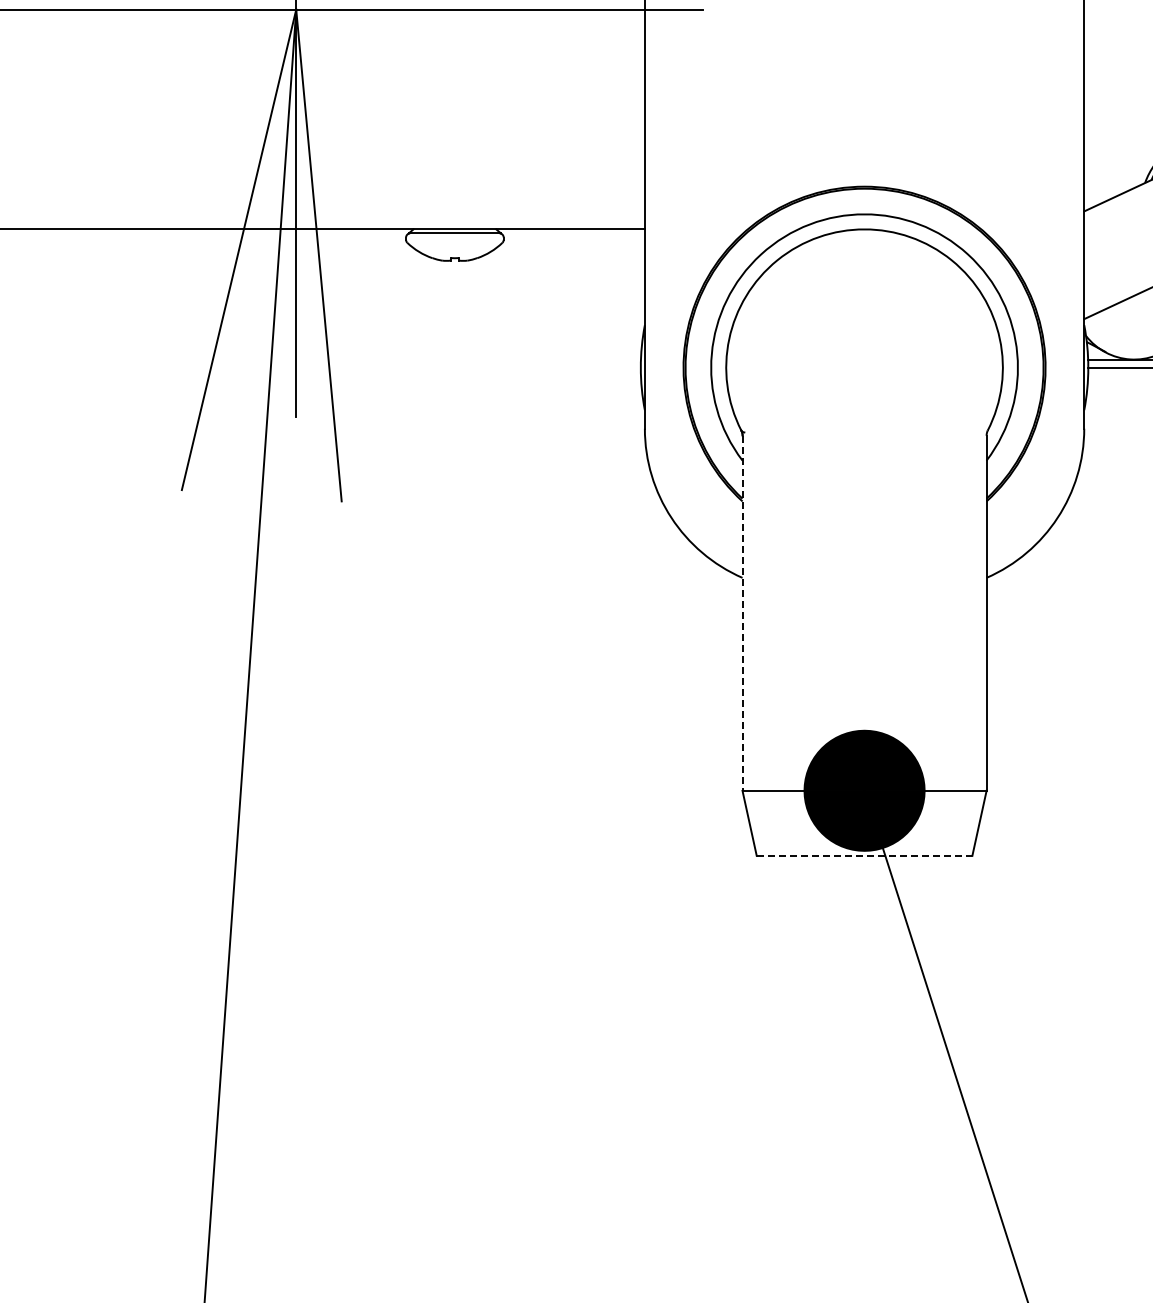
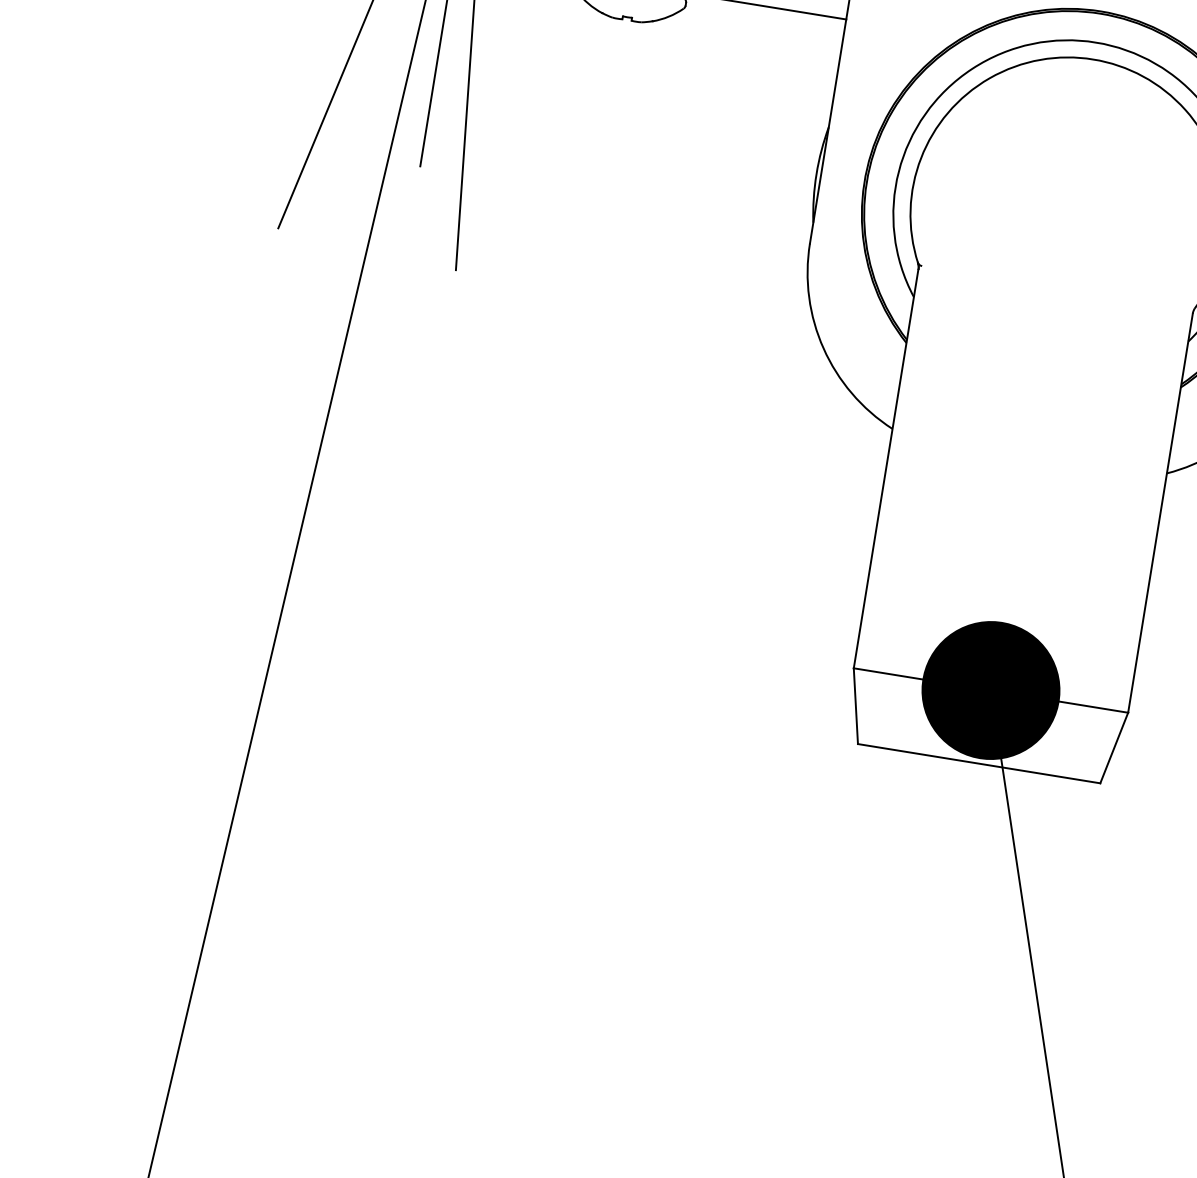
line: (742, 614) -> (885, 470), dashed -> solid
line: (864, 855) -> (979, 763), dashed -> solid

